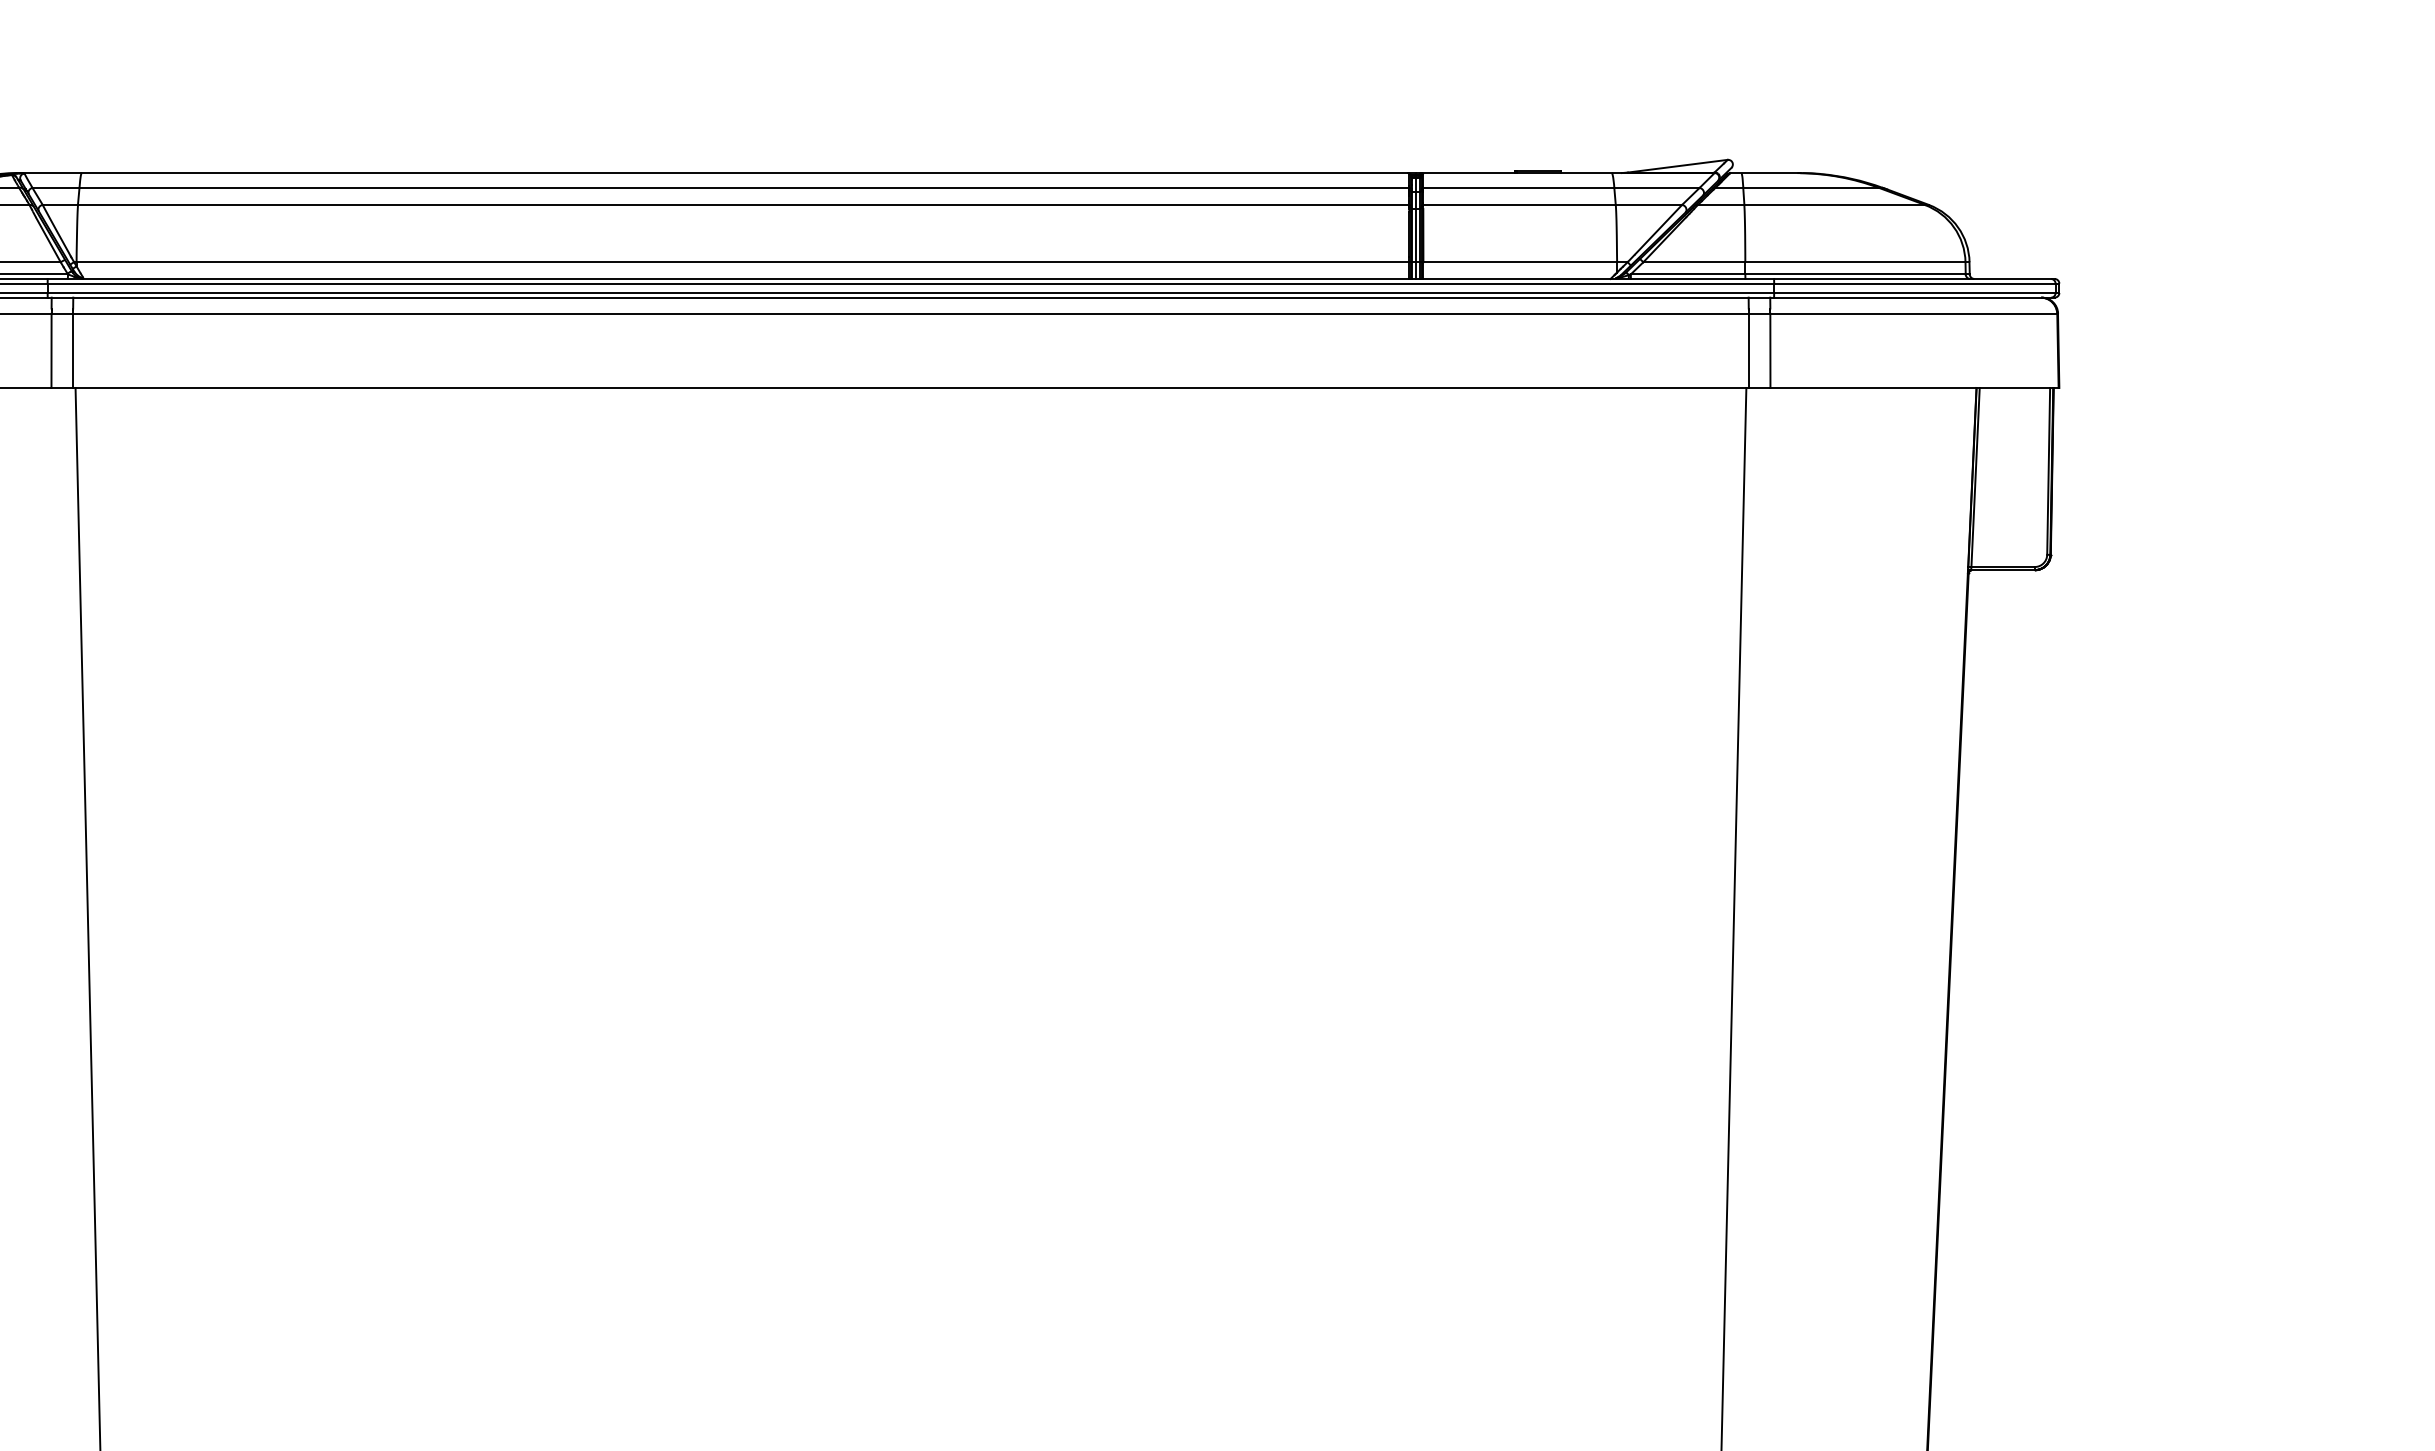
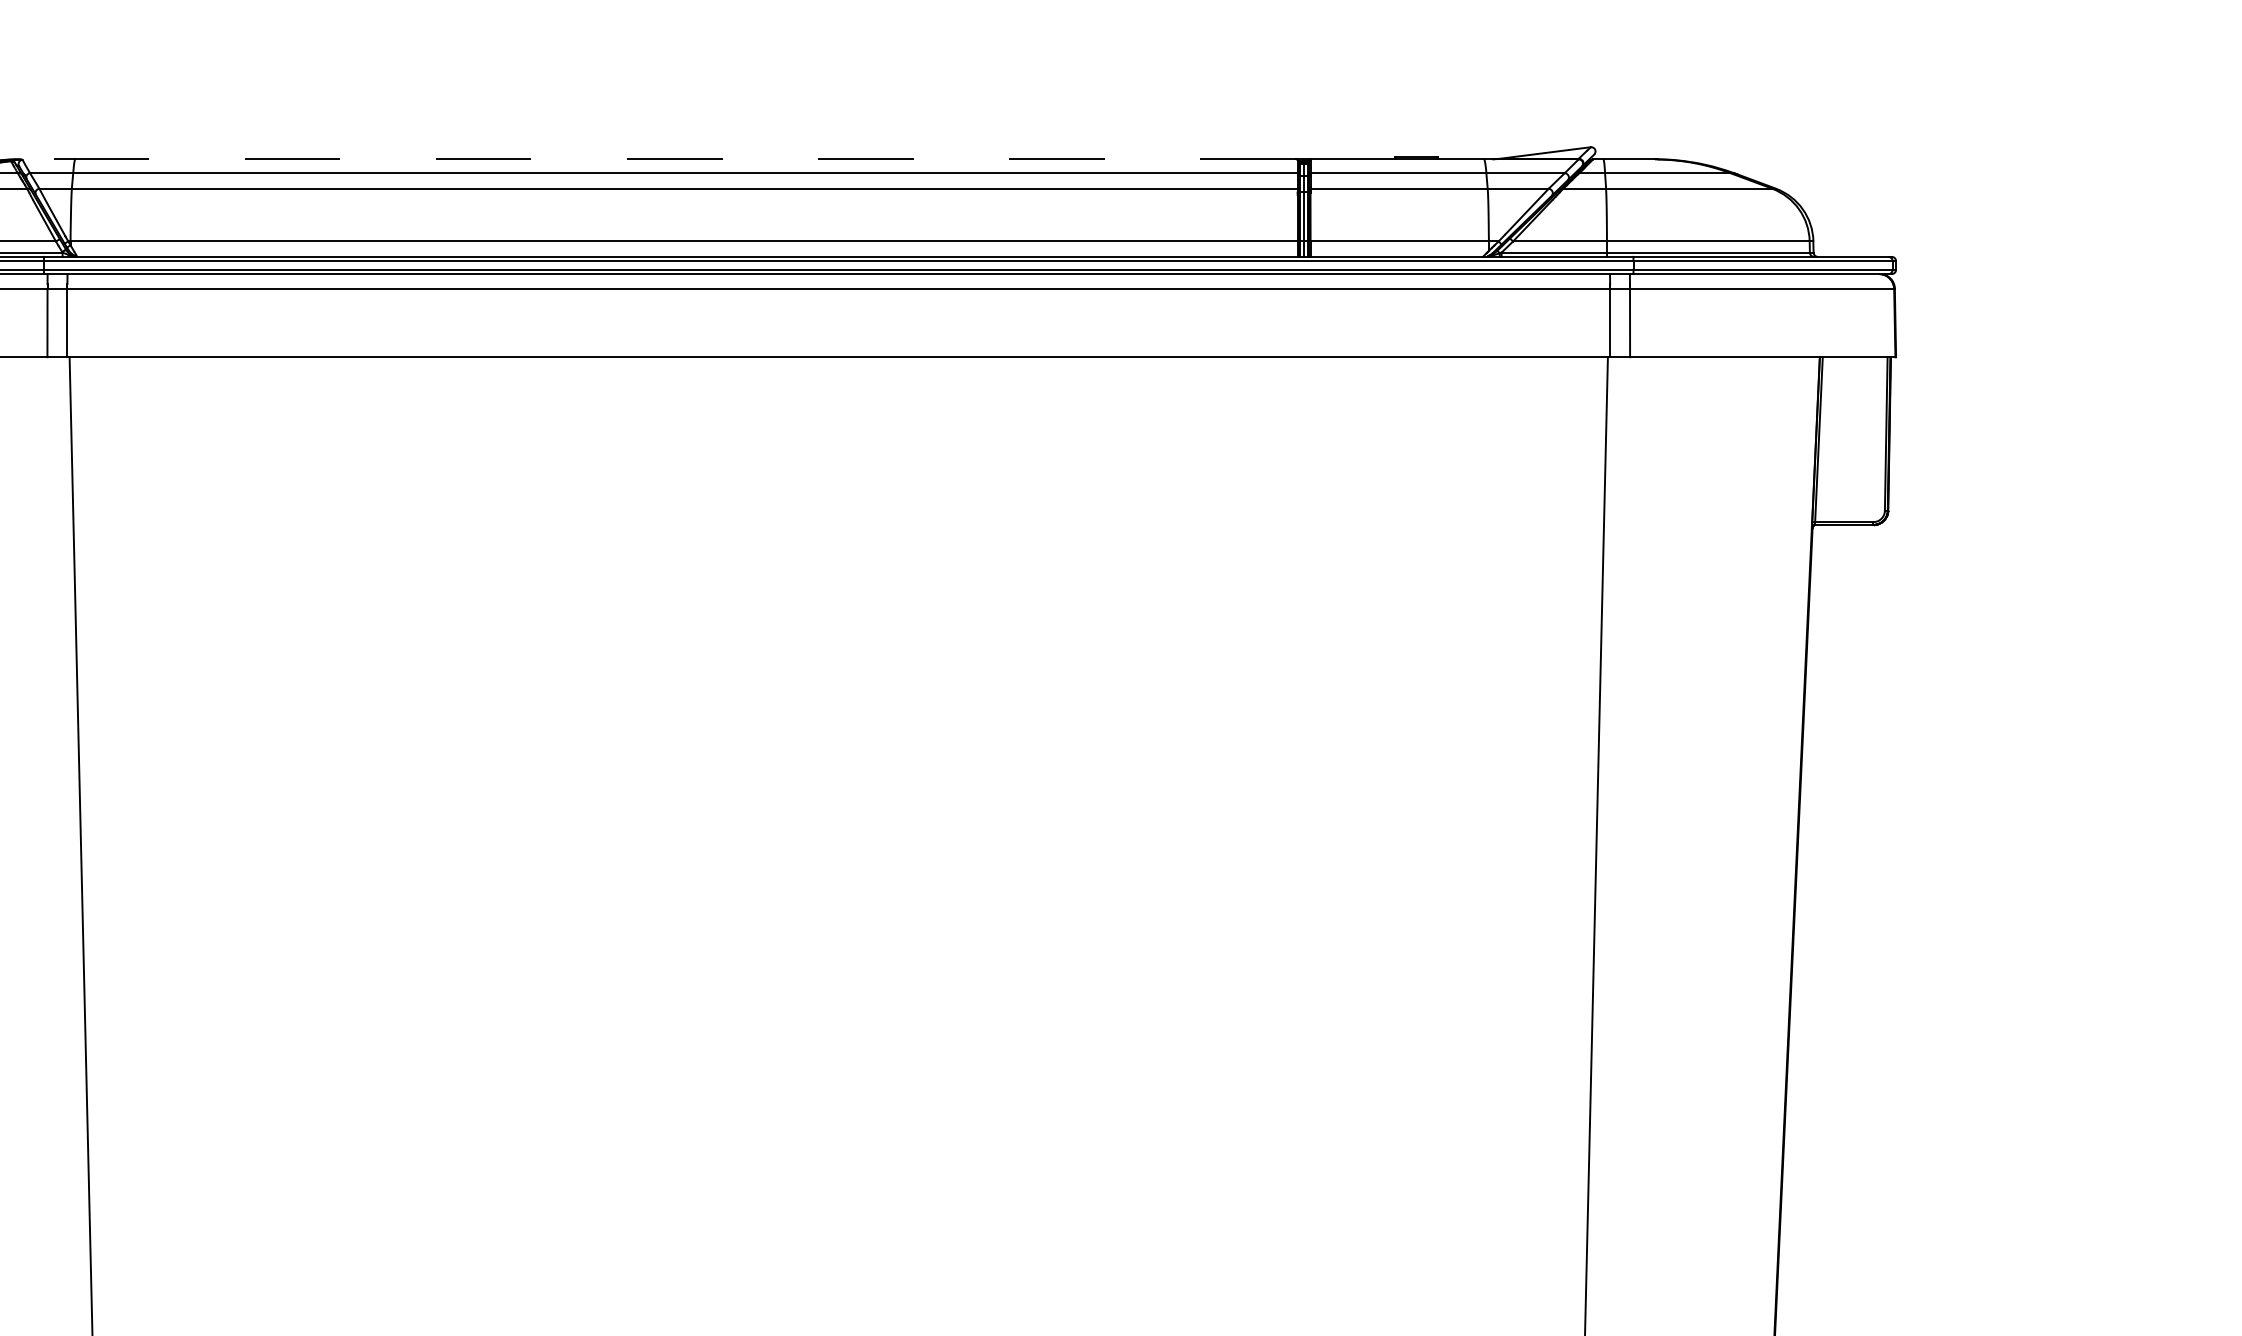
line: (713, 173) -> (656, 159), solid -> dashed

